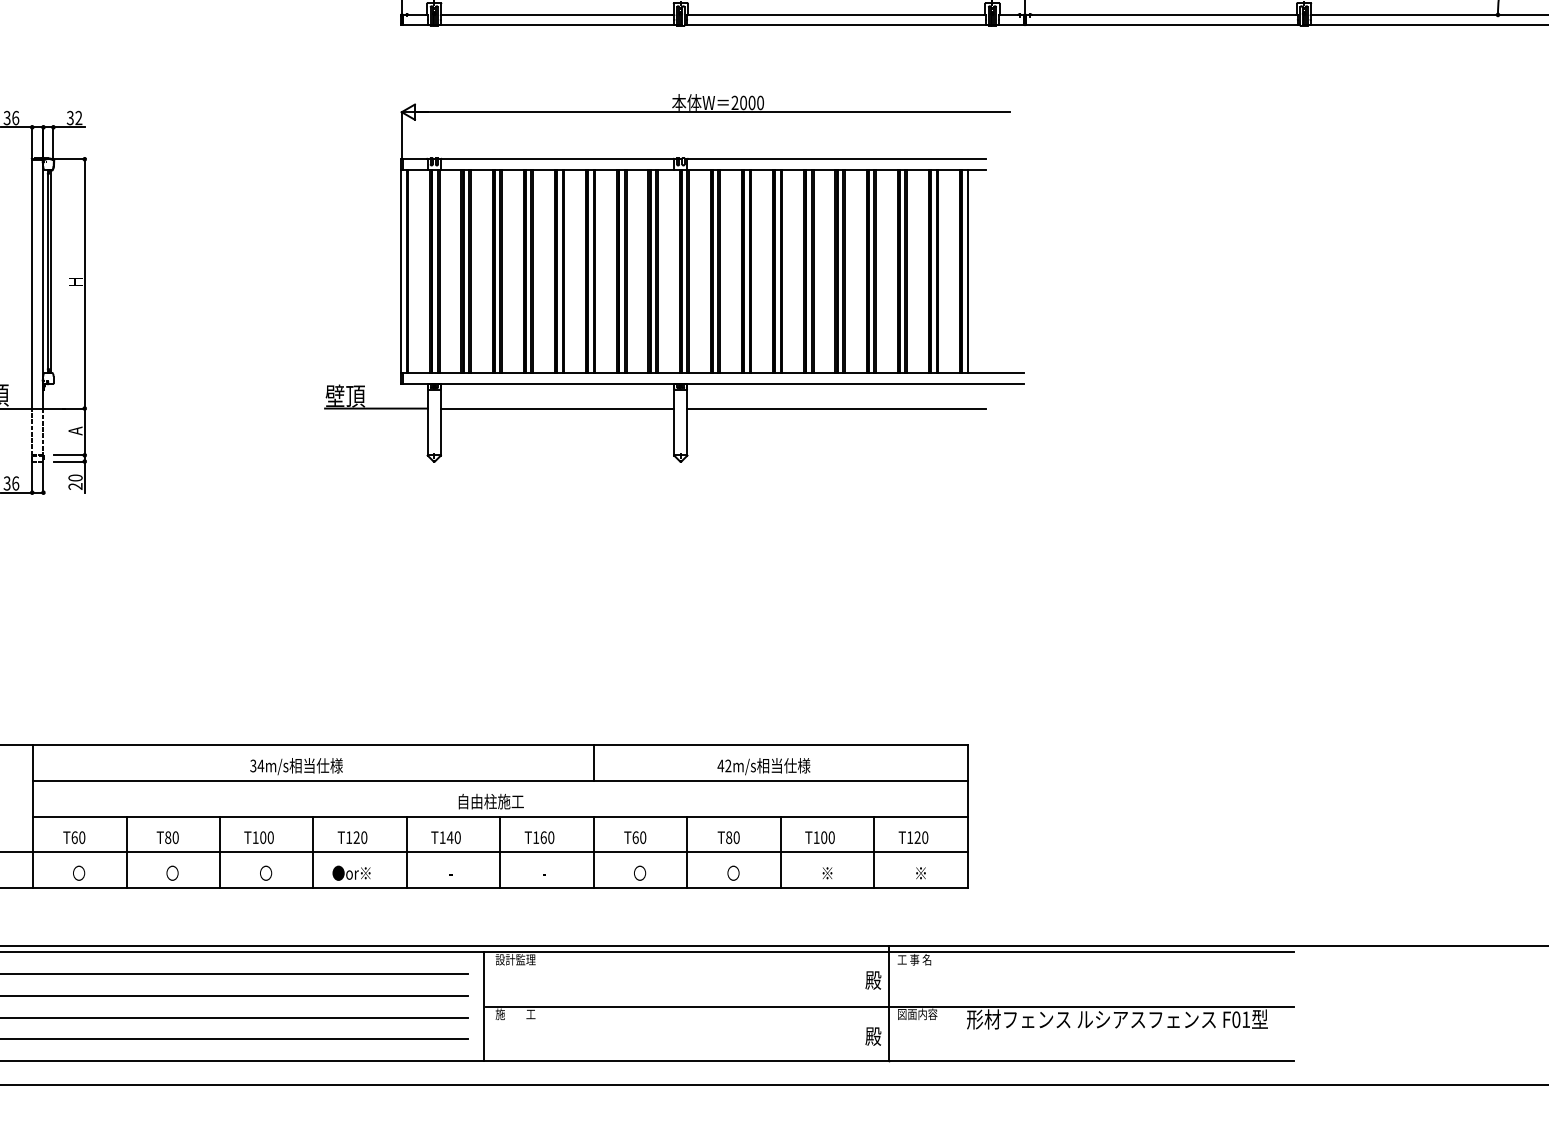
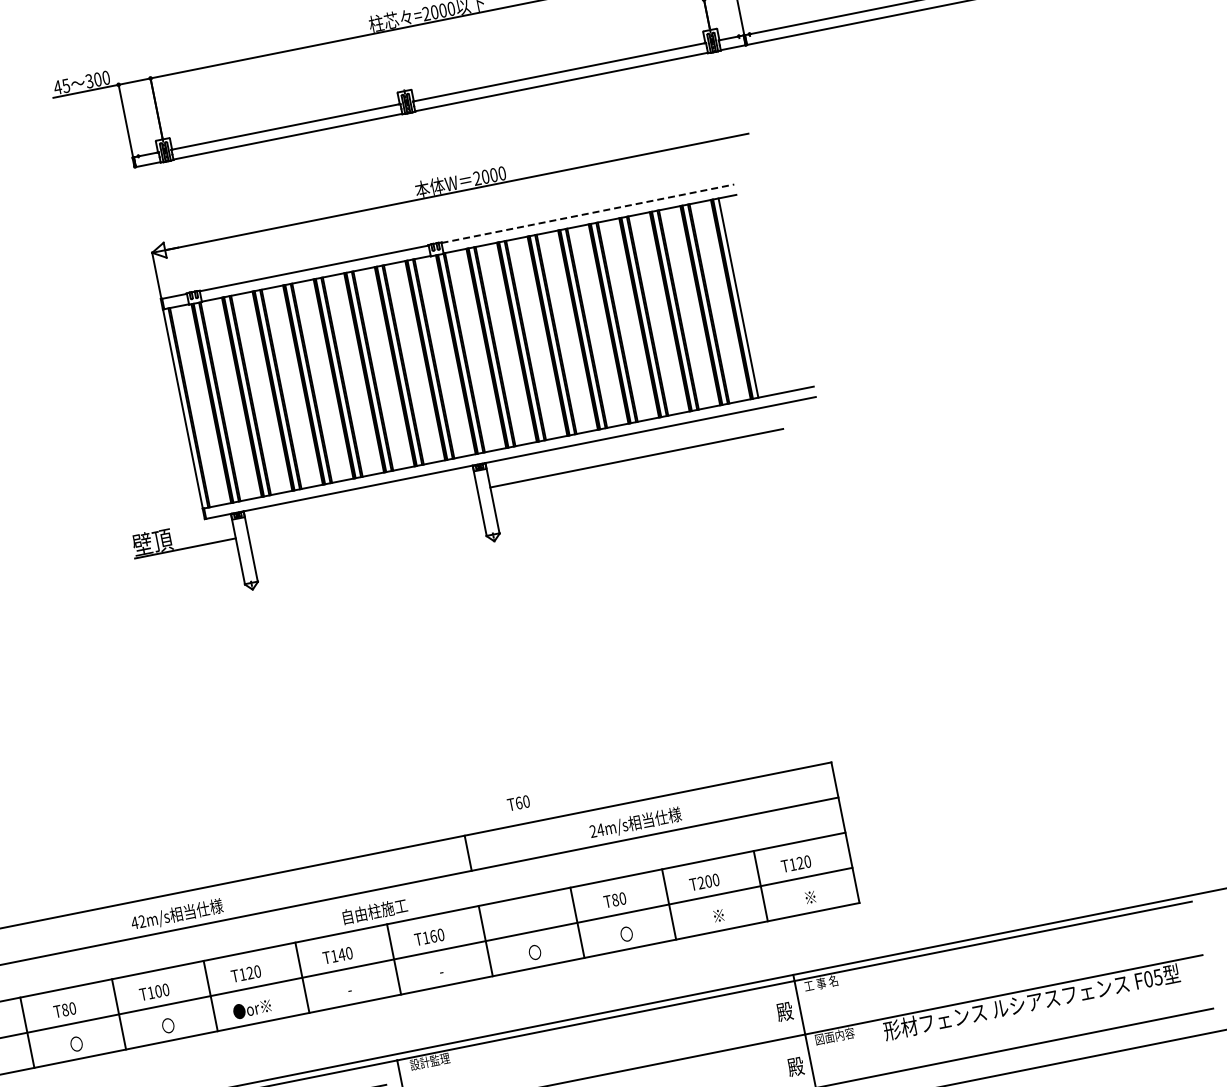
line: (837, 159) -> (588, 213), solid -> dashed
line: (557, 408) -> (363, 512), removed
text: (257, 765) -> (138, 921), 34m/s -> 42m/s
text: (724, 765) -> (596, 830), 42m/s -> 24m/s
text: (635, 837) -> (518, 802), moved
text: (816, 837) -> (701, 882), T100 -> T200
text: (1246, 1019) -> (1158, 977), F01 -> F05

